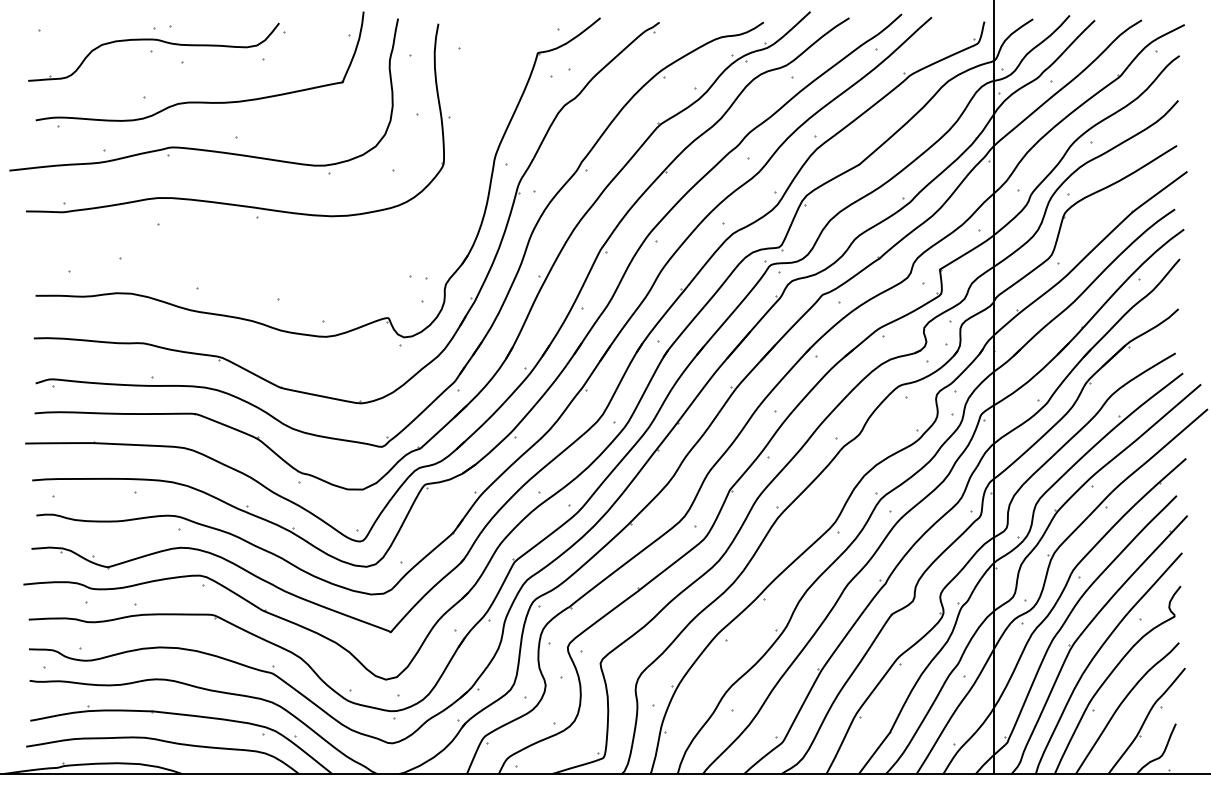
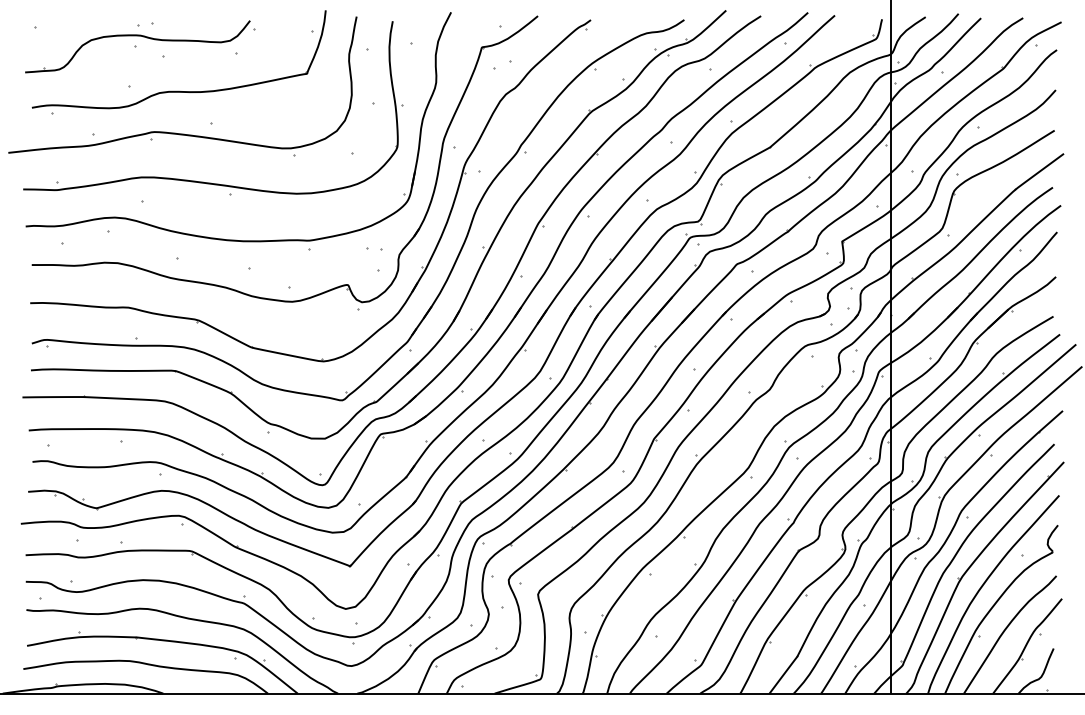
part: (264, 267) -> (236, 239), added

